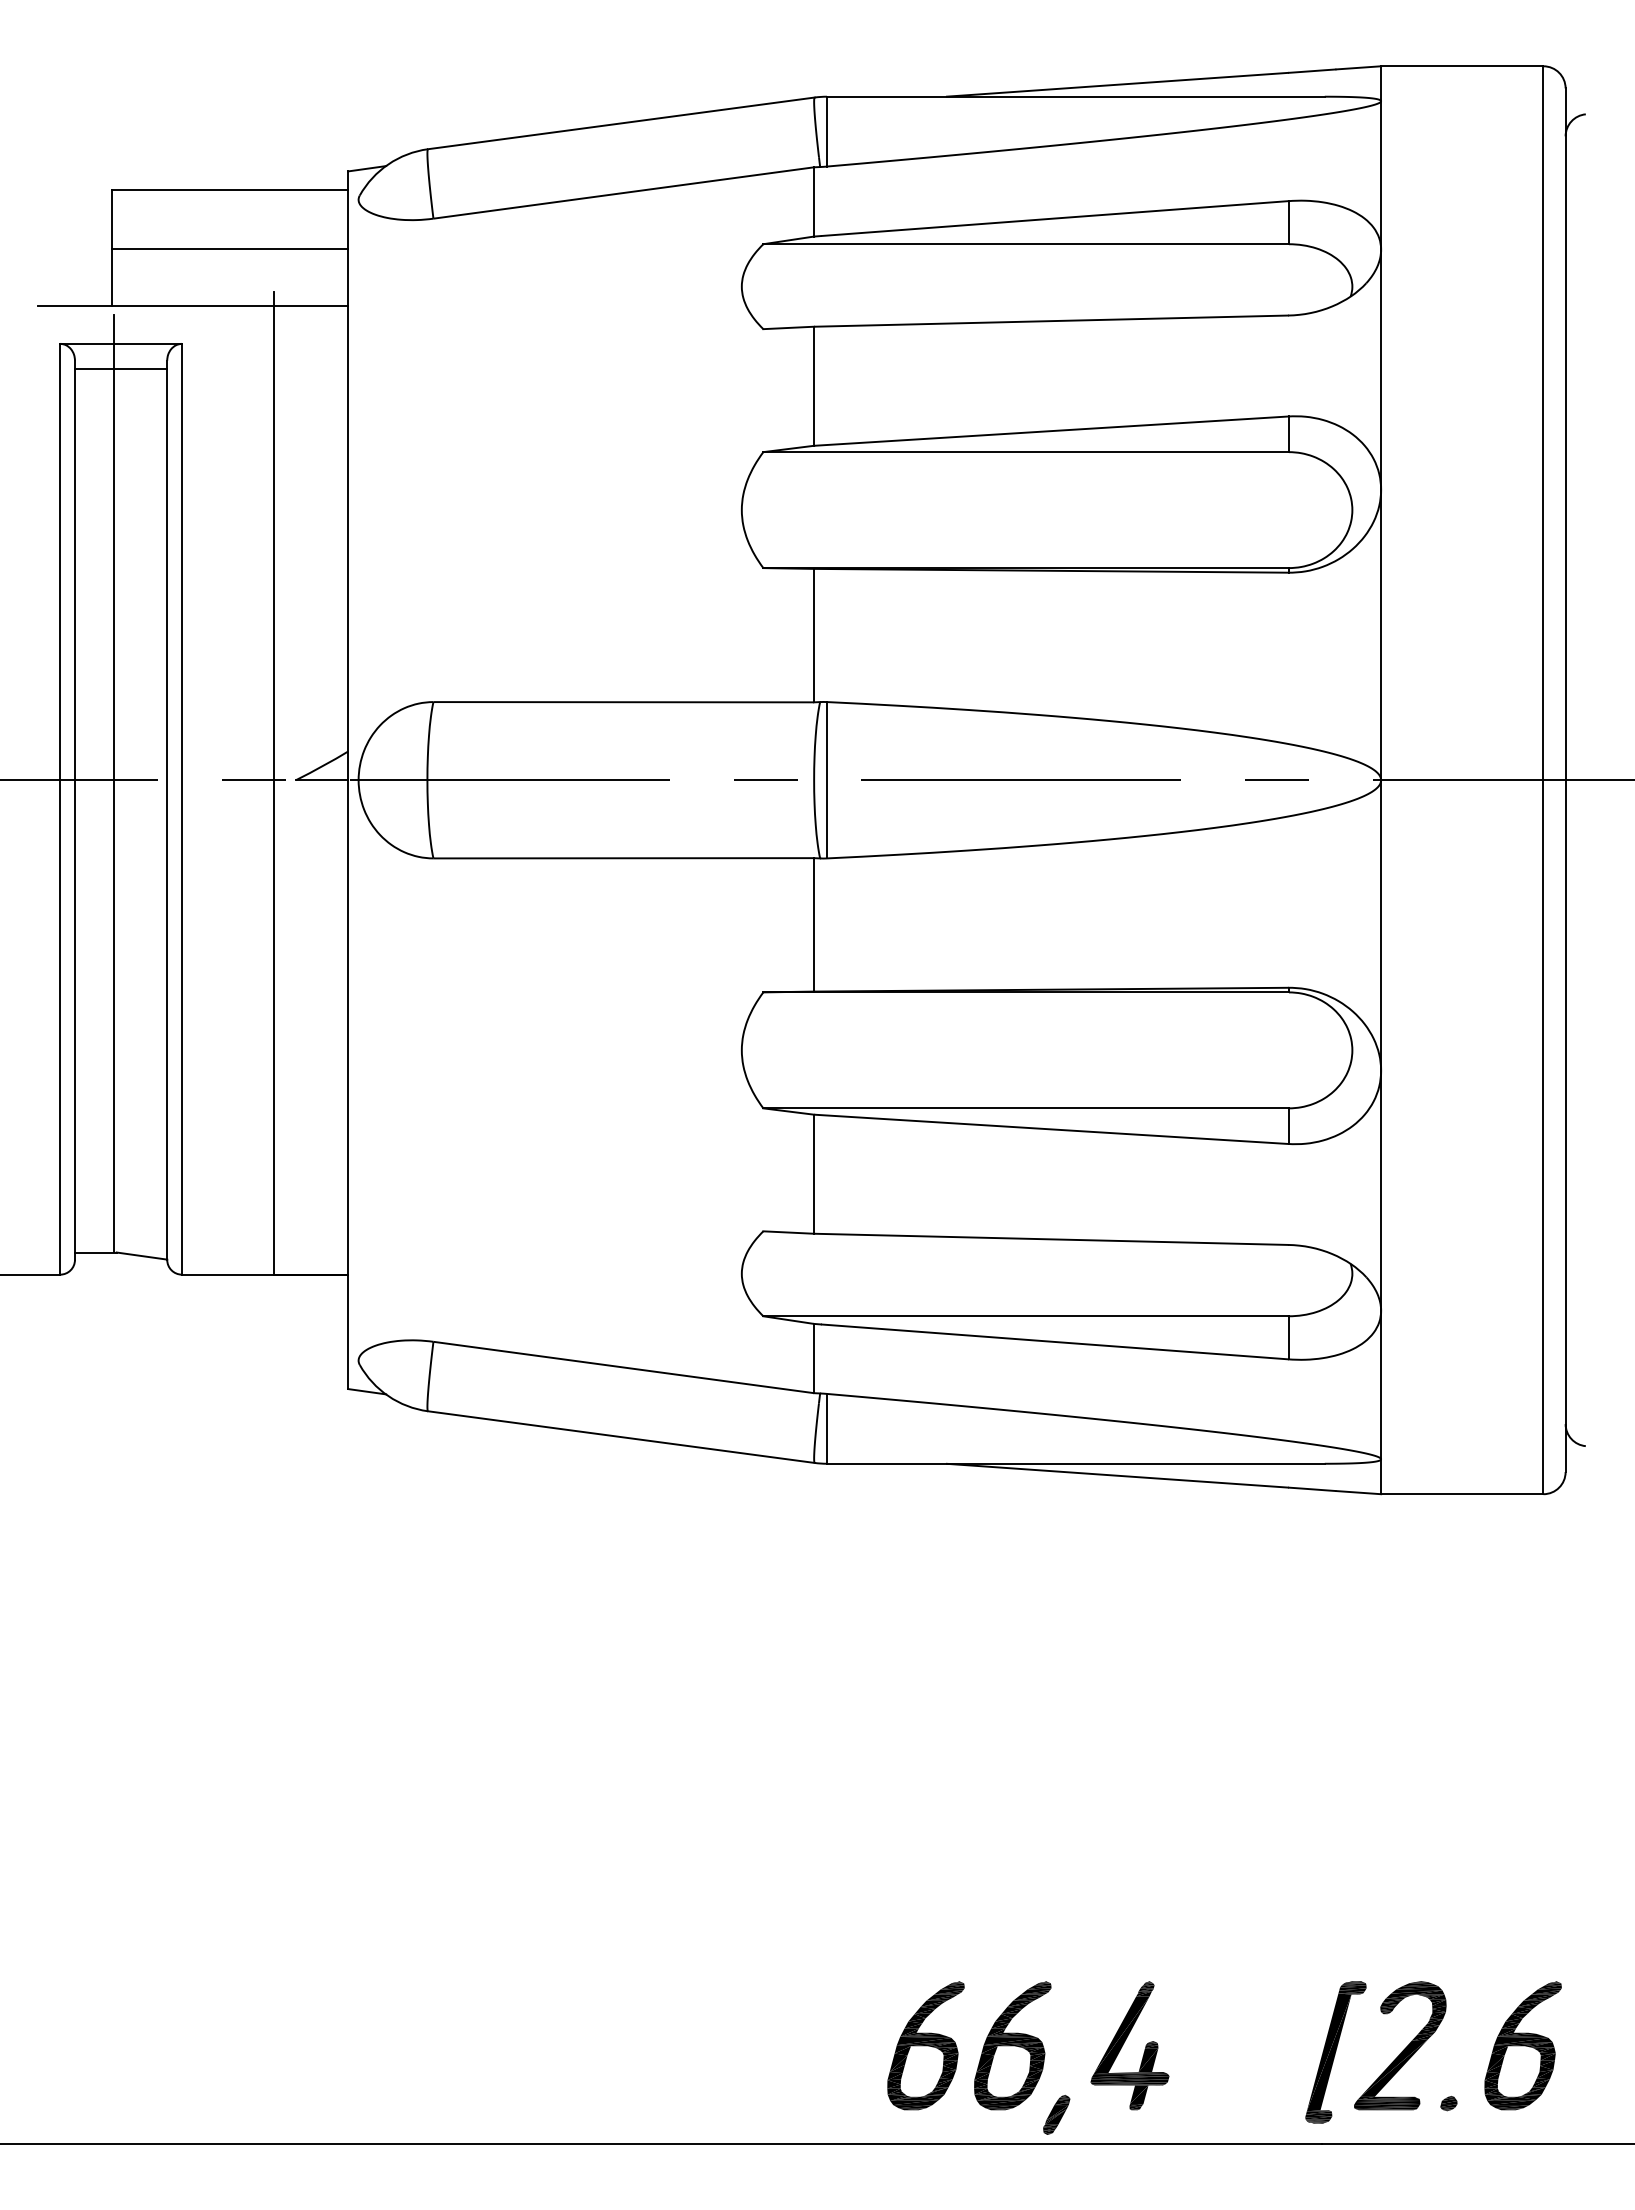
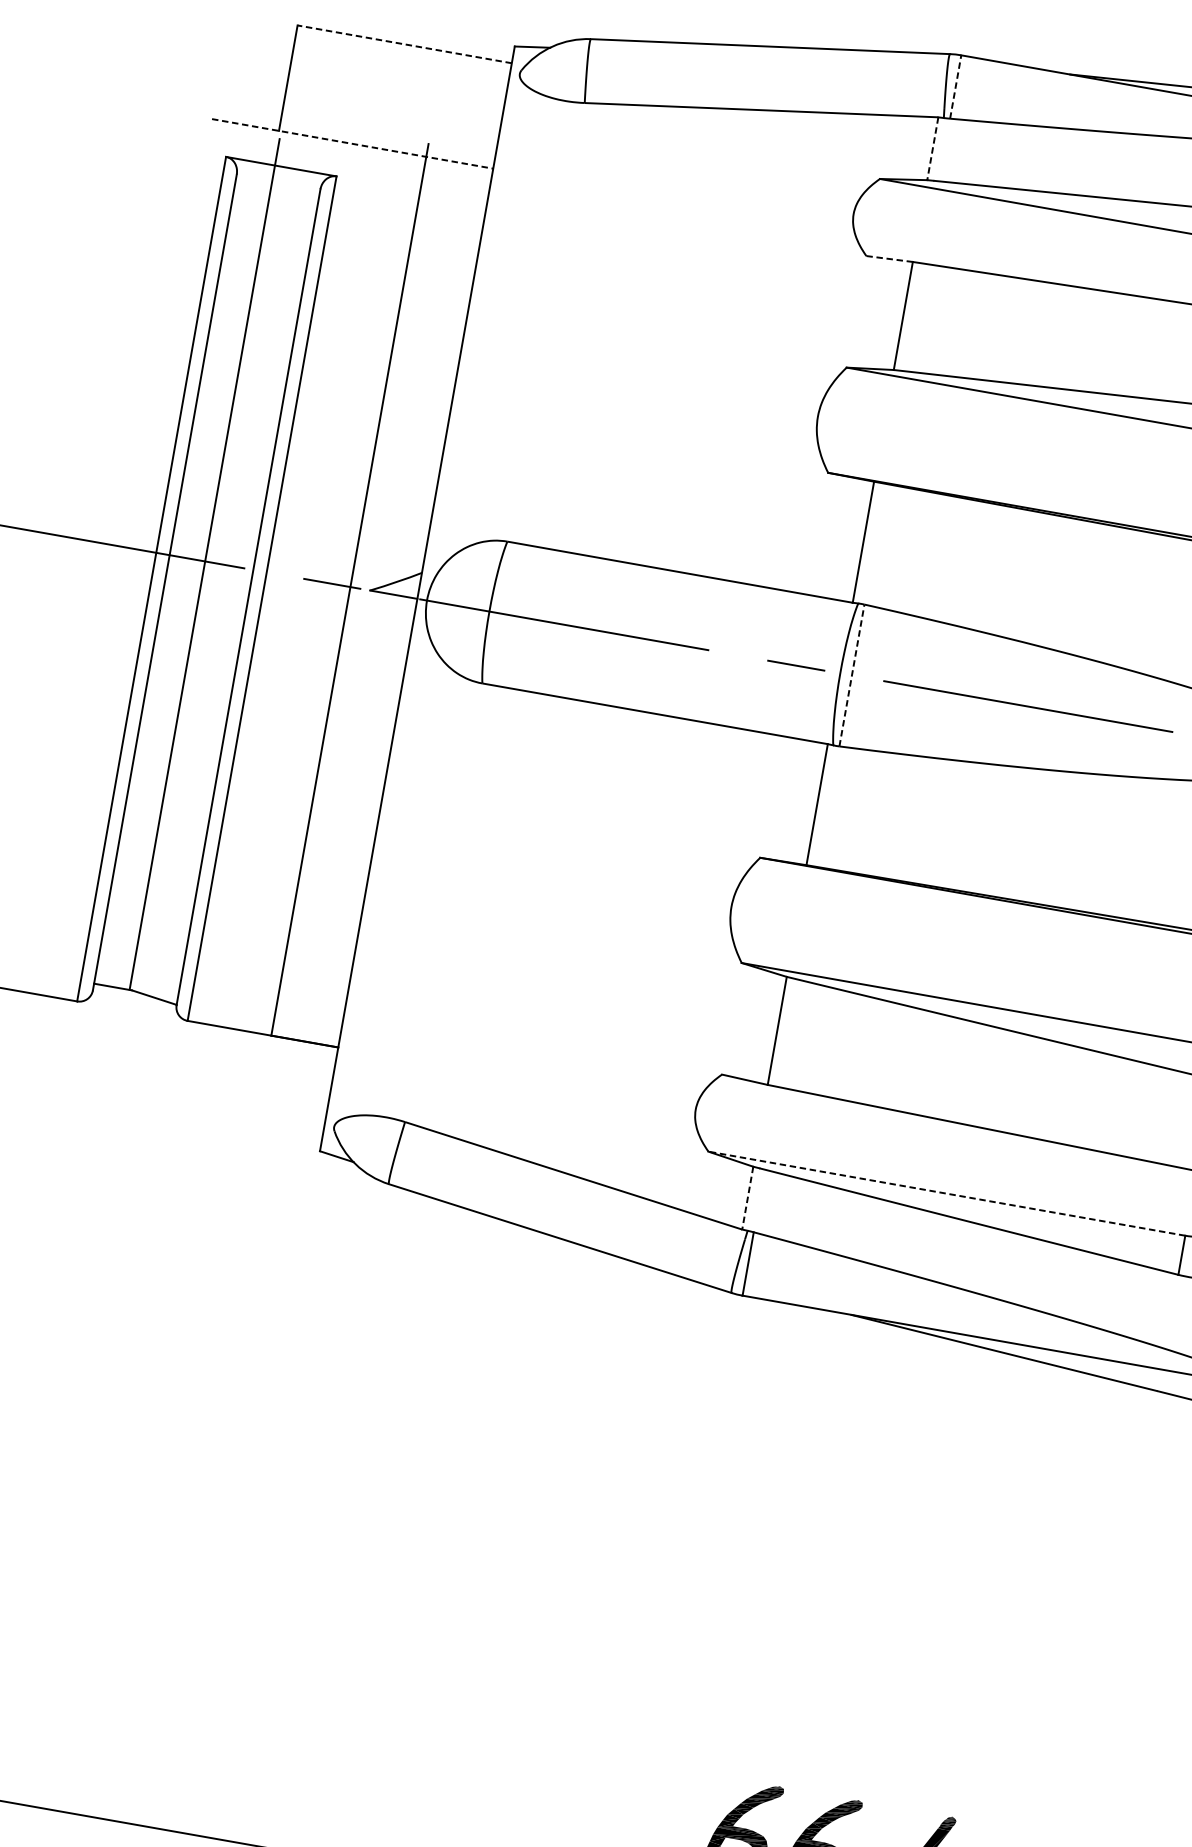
line: (826, 131) -> (955, 86), solid -> dashed
line: (229, 189) -> (404, 43), solid -> dashed
line: (814, 201) -> (933, 148), solid -> dashed
line: (229, 248) -> (394, 97), removed
line: (193, 306) -> (352, 144), solid -> dashed
line: (789, 327) -> (890, 258), solid -> dashed
line: (120, 369) -> (276, 189), removed
line: (826, 779) -> (851, 674), solid -> dashed
line: (1026, 1316) -> (947, 1193), solid -> dashed
line: (814, 1358) -> (748, 1198), solid -> dashed

